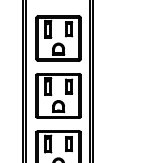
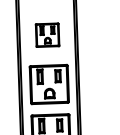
part: (58, 38) -> (47, 35), size x0.6

